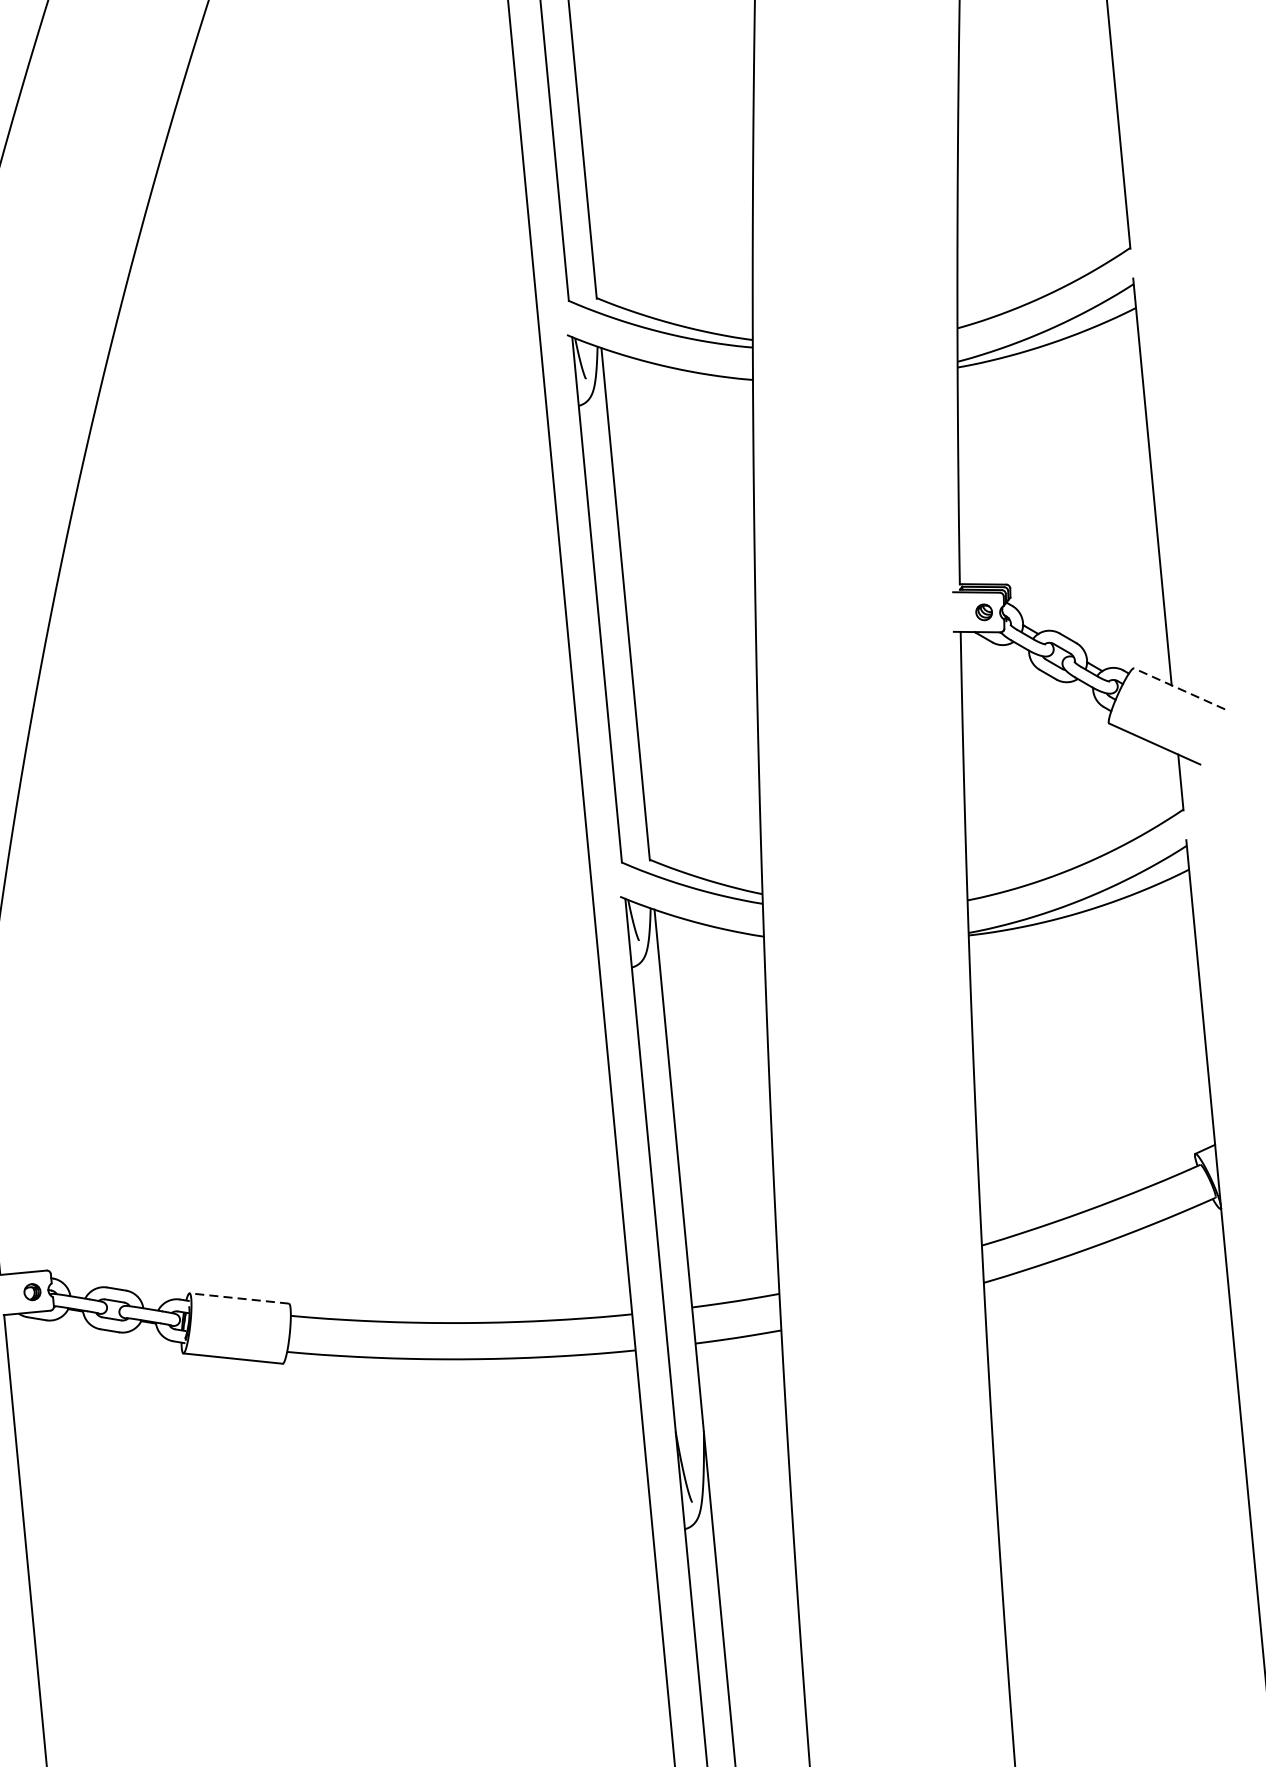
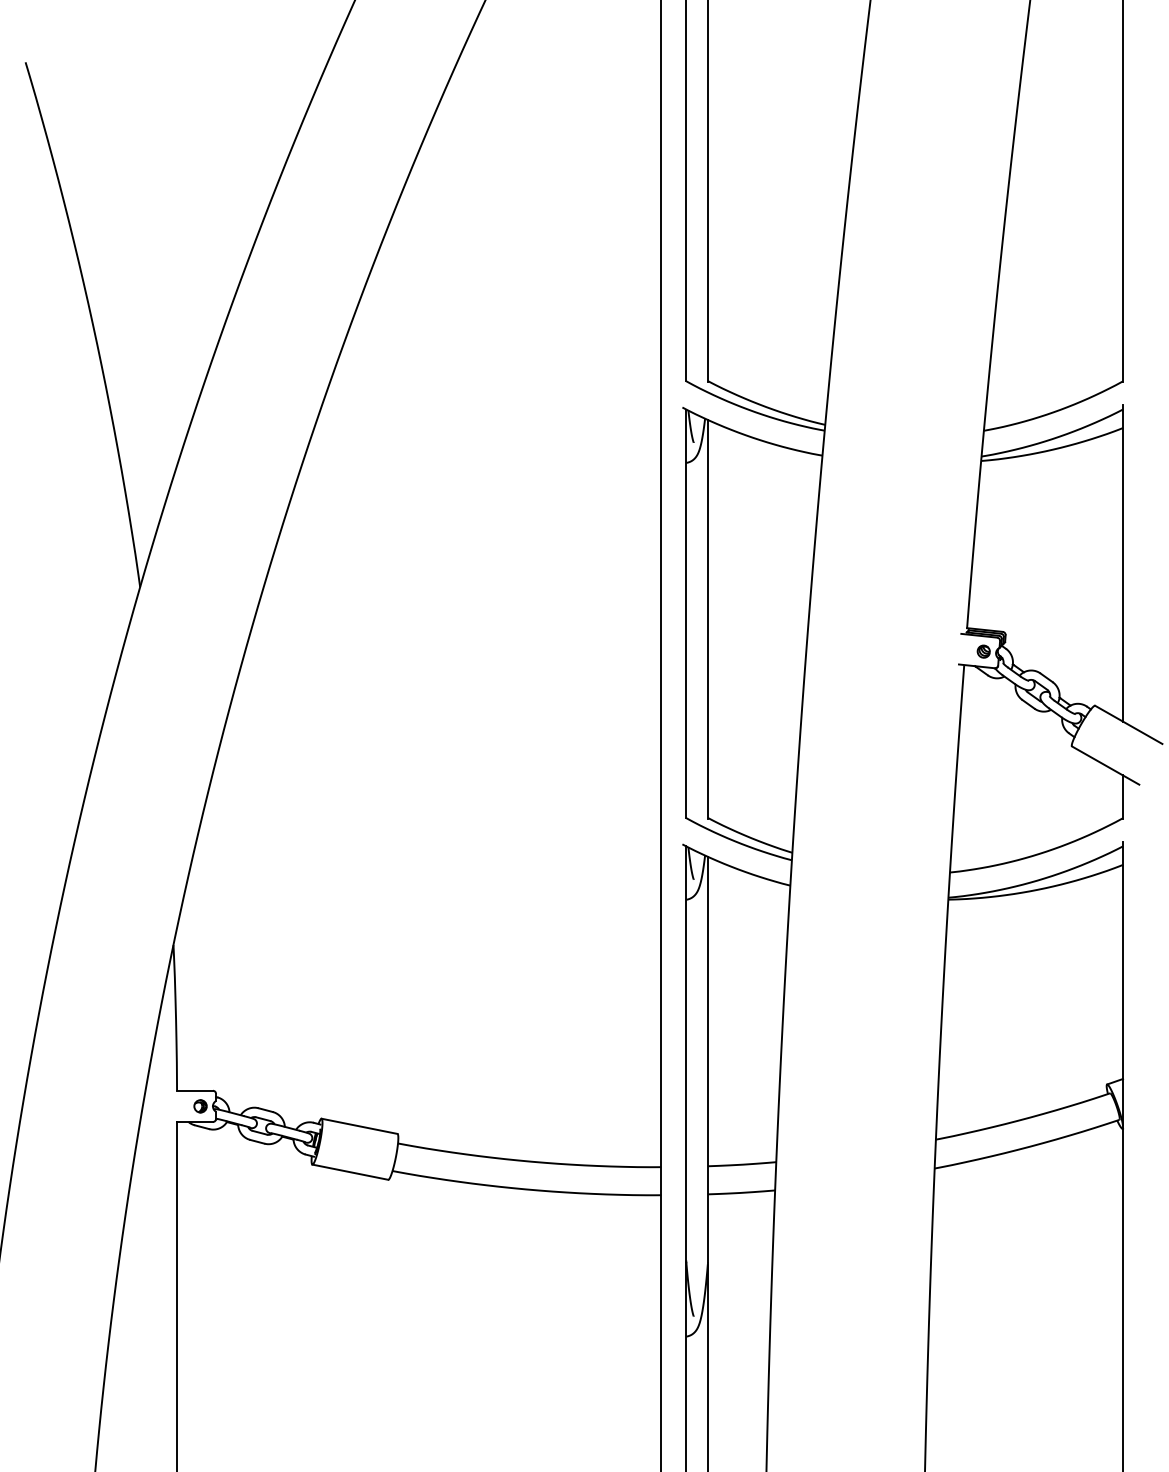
line: (1179, 688) -> (1128, 724), dashed -> solid
line: (239, 1298) -> (359, 1126), dashed -> solid

